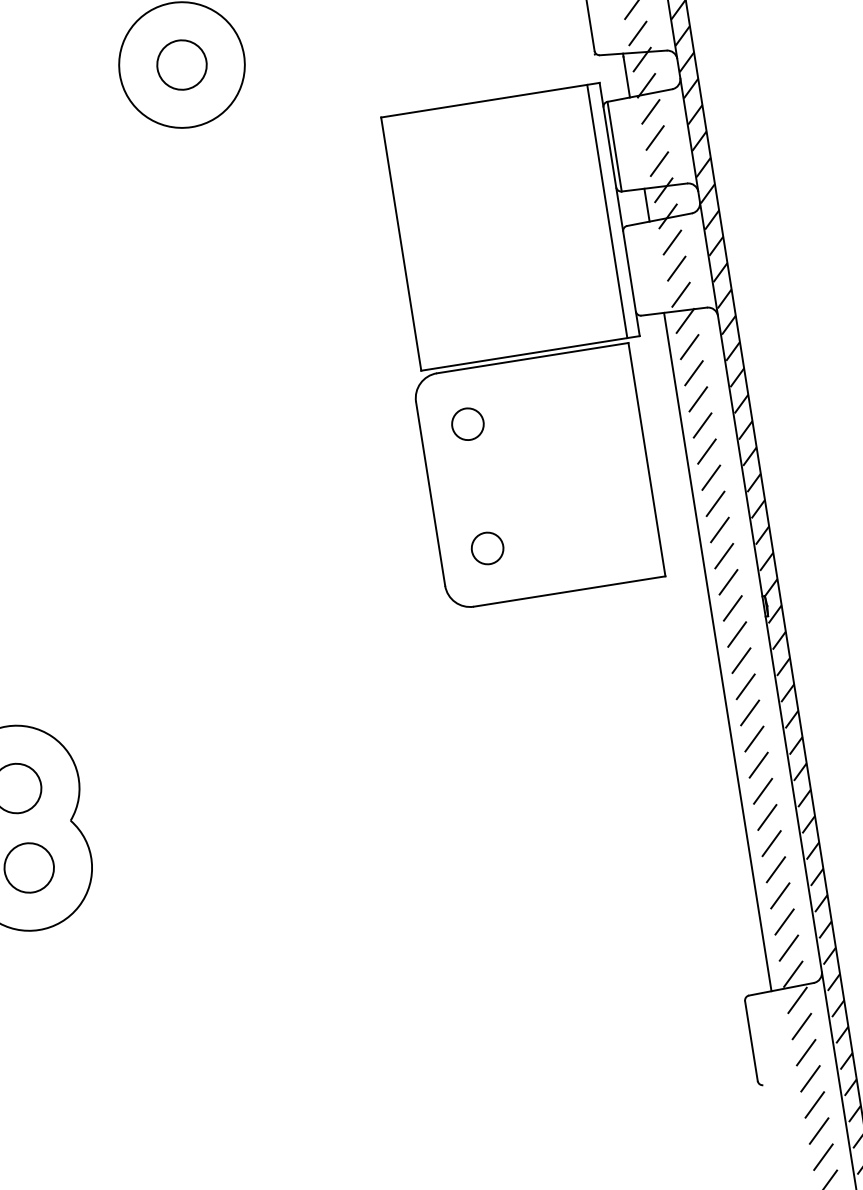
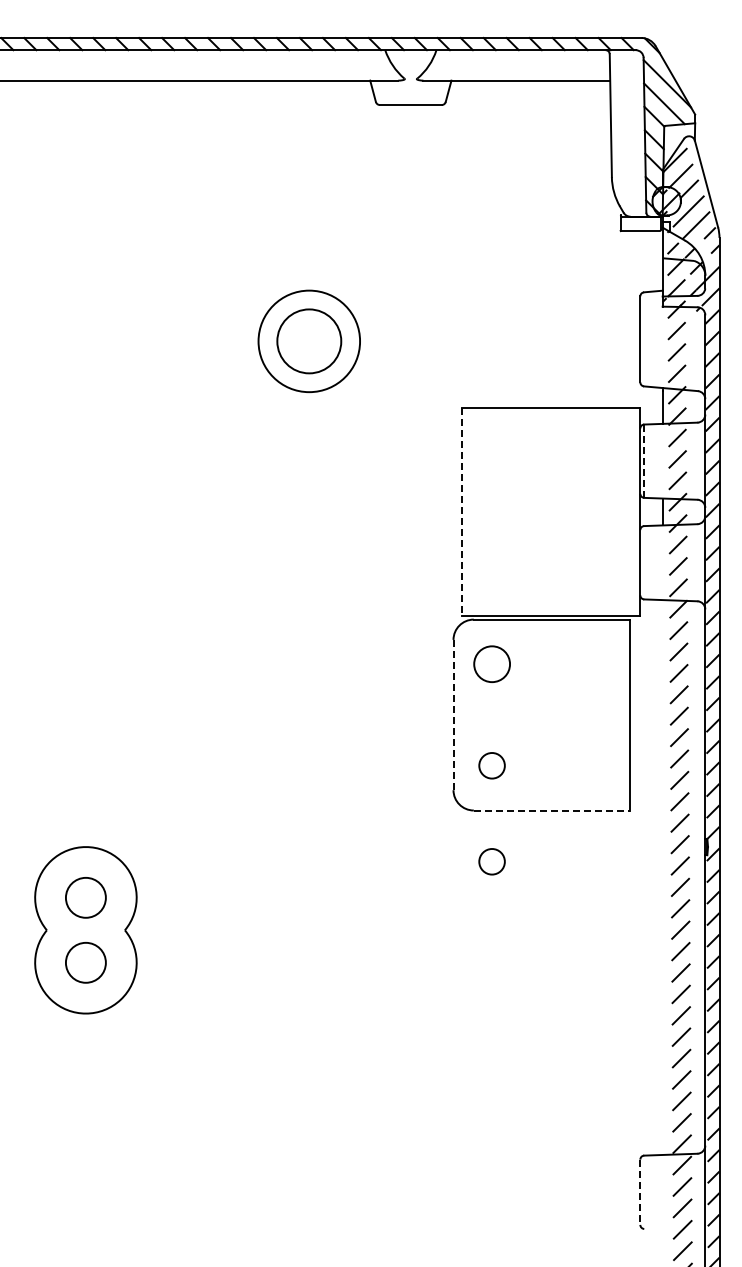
circle: (182, 65) -> (309, 341), size x1.6
line: (615, 146) -> (644, 461), solid -> dashed
line: (607, 210) -> (630, 511), removed
line: (400, 243) -> (461, 511), solid -> dashed
circle: (467, 423) -> (491, 663), size x1.4
line: (430, 494) -> (453, 715), solid -> dashed
line: (570, 591) -> (552, 810), solid -> dashed
line: (717, 652) -> (662, 877), removed
circle: (505, 665) -> (491, 861), added
line: (751, 1041) -> (640, 1192), solid -> dashed

